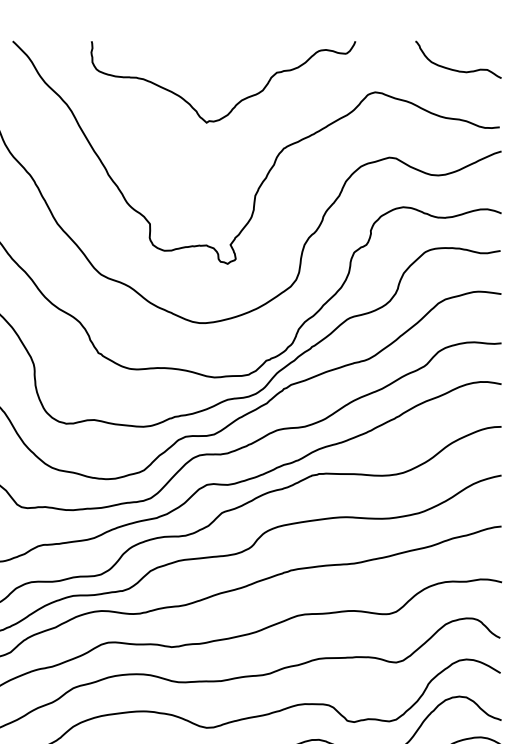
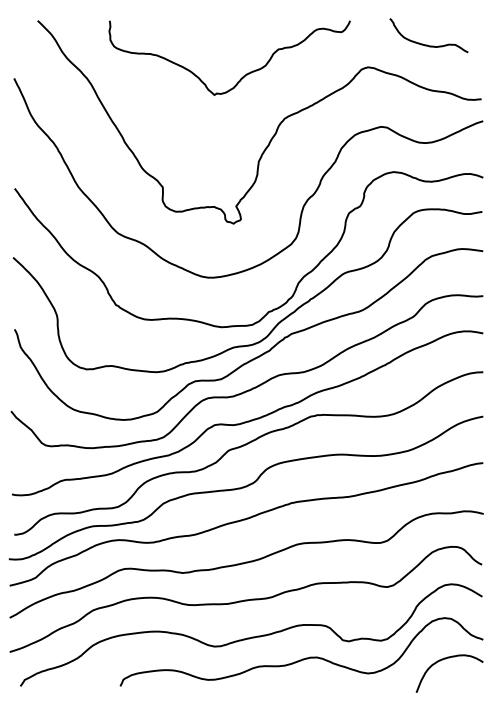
curve: (456, 69) -> (427, 44), moved

